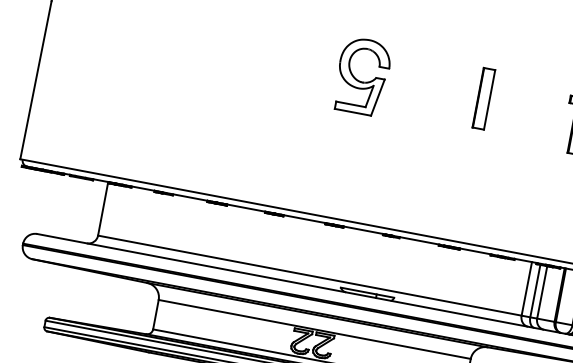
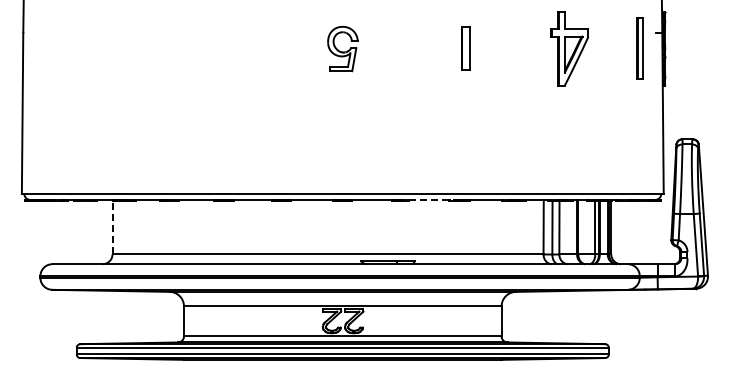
part: (362, 75) -> (342, 48), size x0.6
part: (483, 98) -> (465, 48), size x0.7
line: (103, 208) -> (112, 226), solid -> dashed
line: (421, 240) -> (431, 199), solid -> dashed

